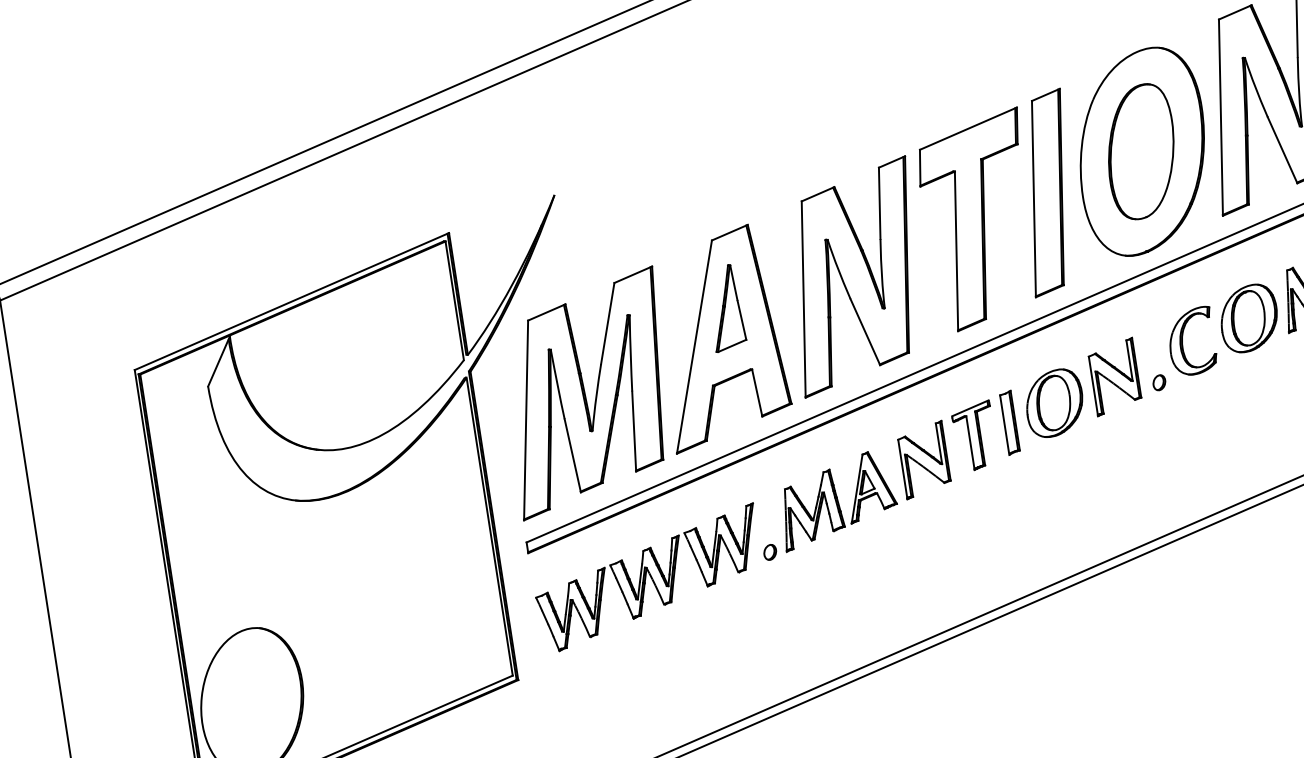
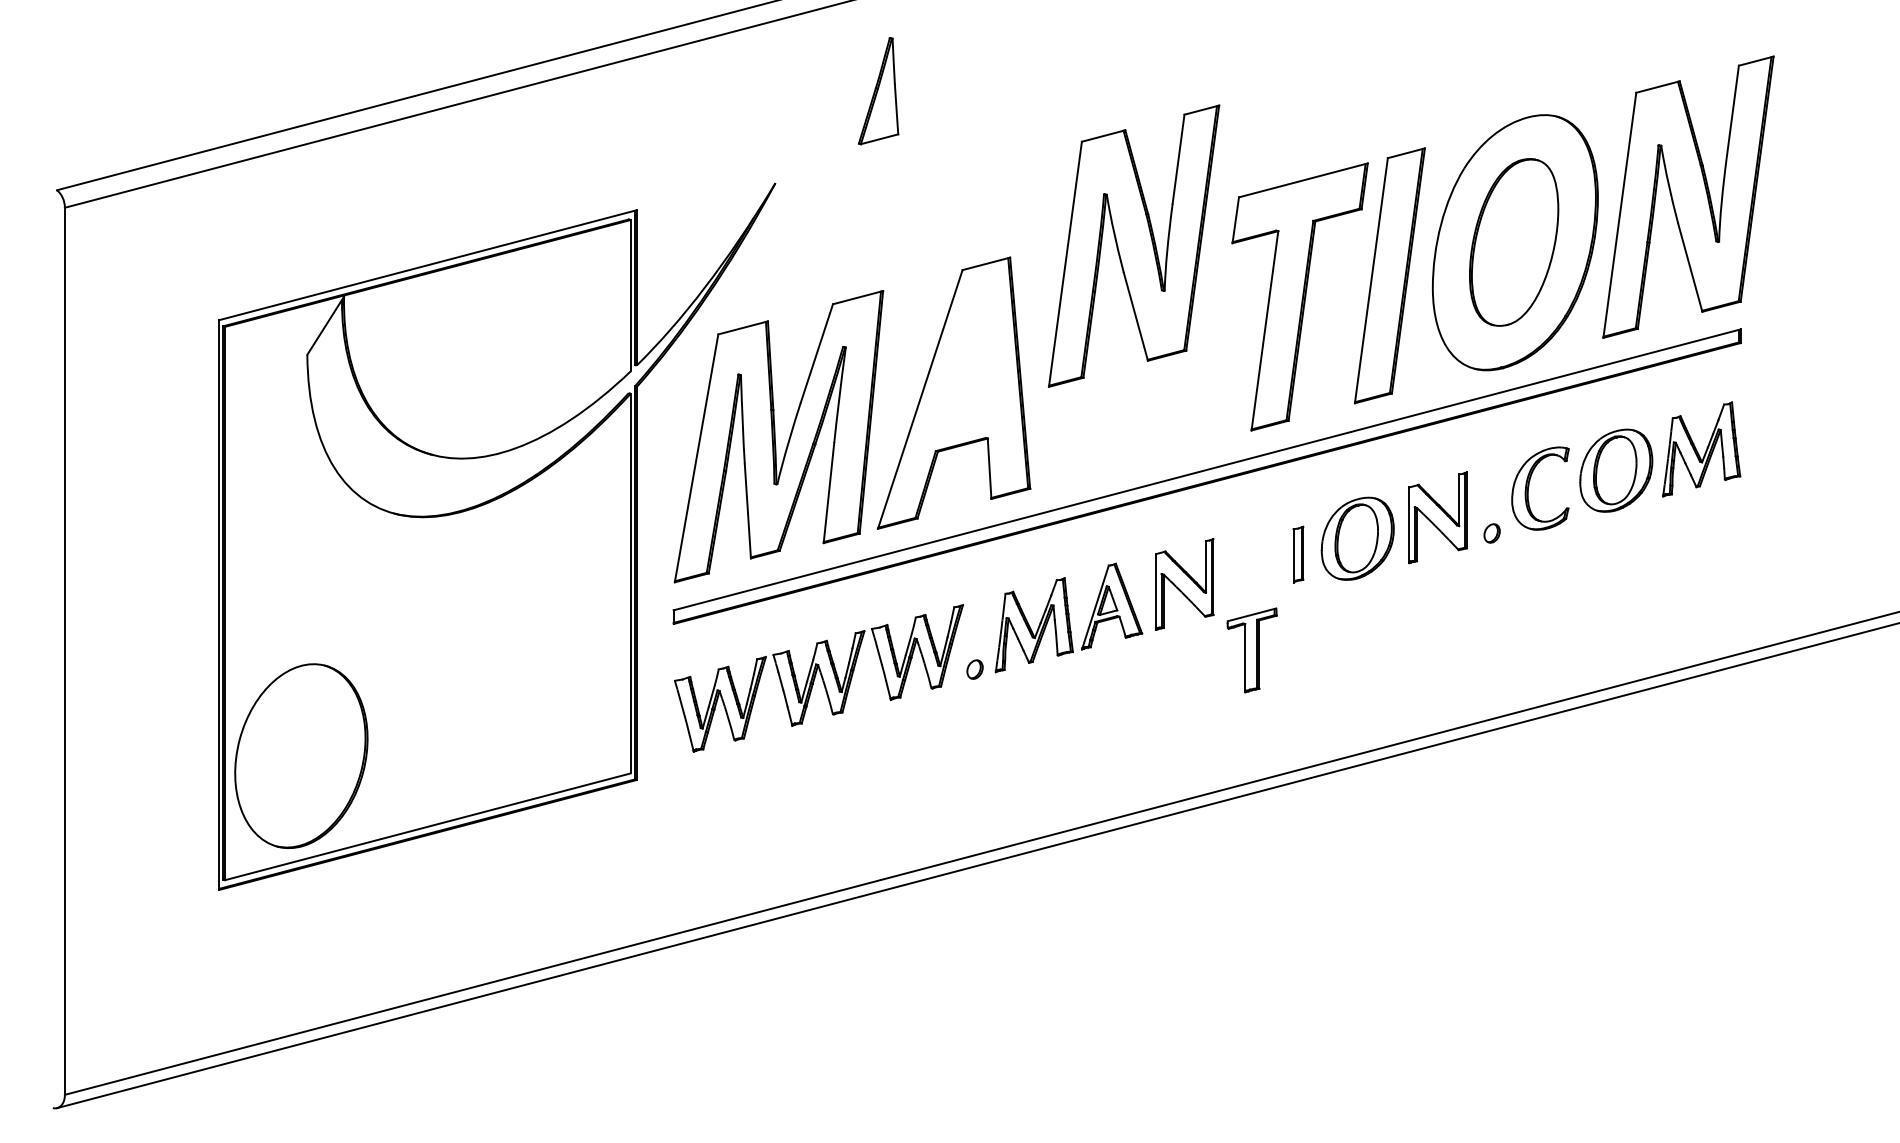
part: (855, 276) -> (1134, 245), moved
part: (725, 308) -> (878, 91), moved
part: (1010, 422) -> (1298, 554), size x0.7
part: (974, 436) -> (1251, 650), moved

